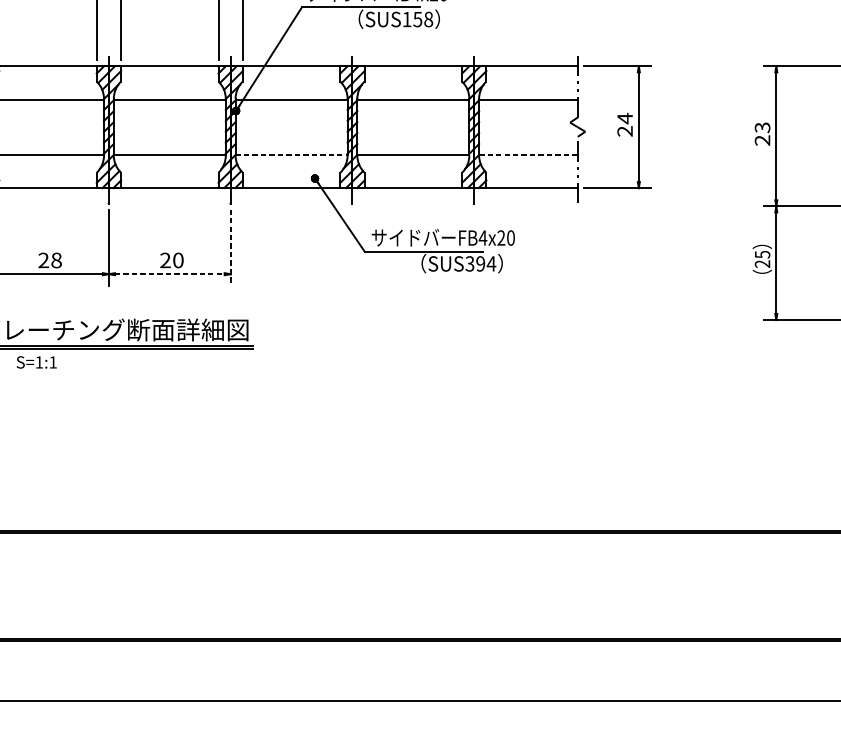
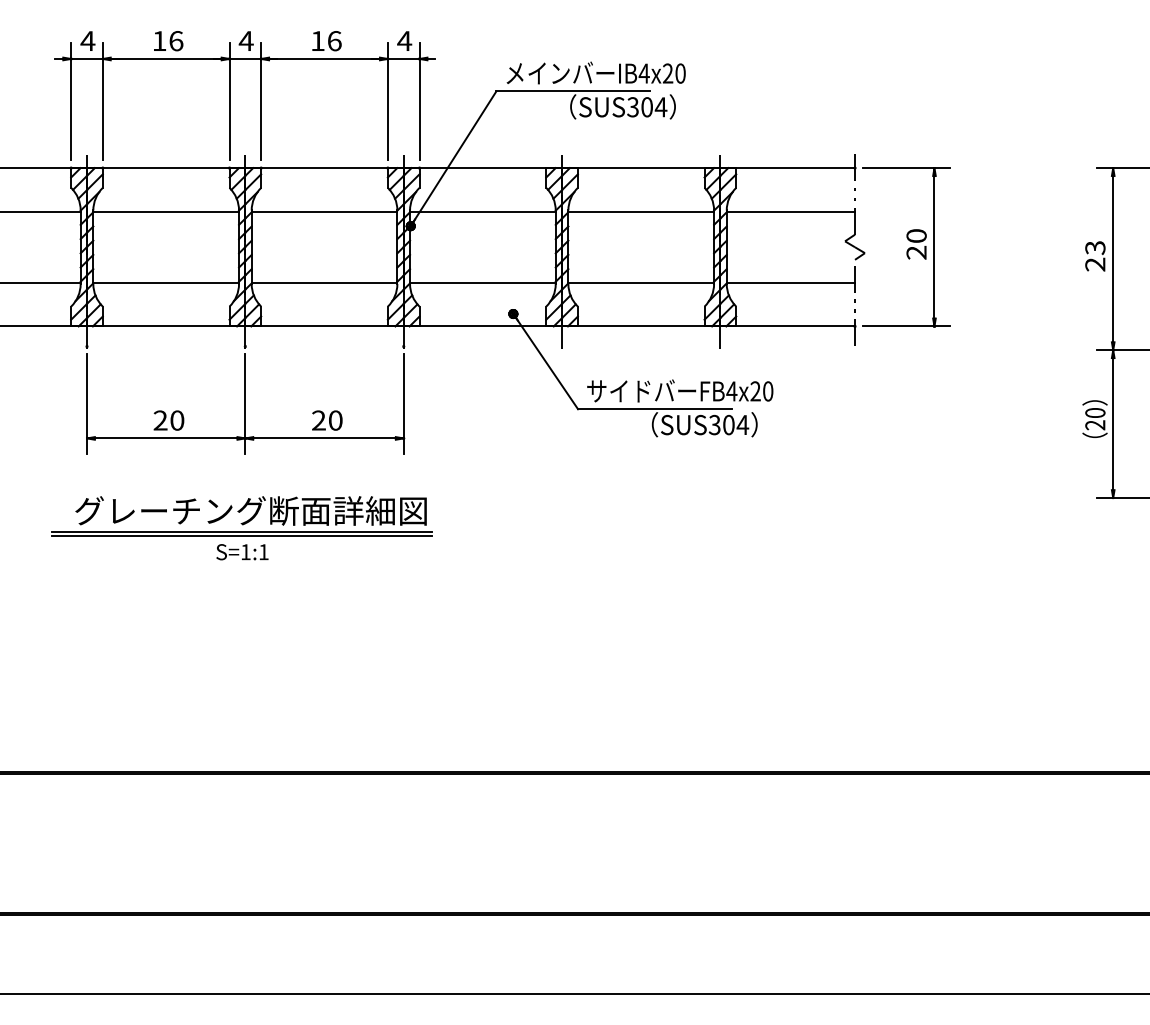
text: (418, 19) -> (647, 107), SUS158 -> SUS304
text: (625, 118) -> (916, 235), 24 -> 20
line: (291, 154) -> (482, 282), dashed -> solid
line: (528, 154) -> (791, 282), dashed -> solid
line: (230, 248) -> (403, 404), dashed -> solid
text: (762, 255) -> (1095, 413), 25 -> 20
text: (56, 260) -> (177, 420), 28 -> 20
text: (480, 264) -> (728, 425), SUS394 -> SUS304
line: (170, 274) -> (325, 438), dashed -> solid
text: (36, 362) -> (242, 552), moved

